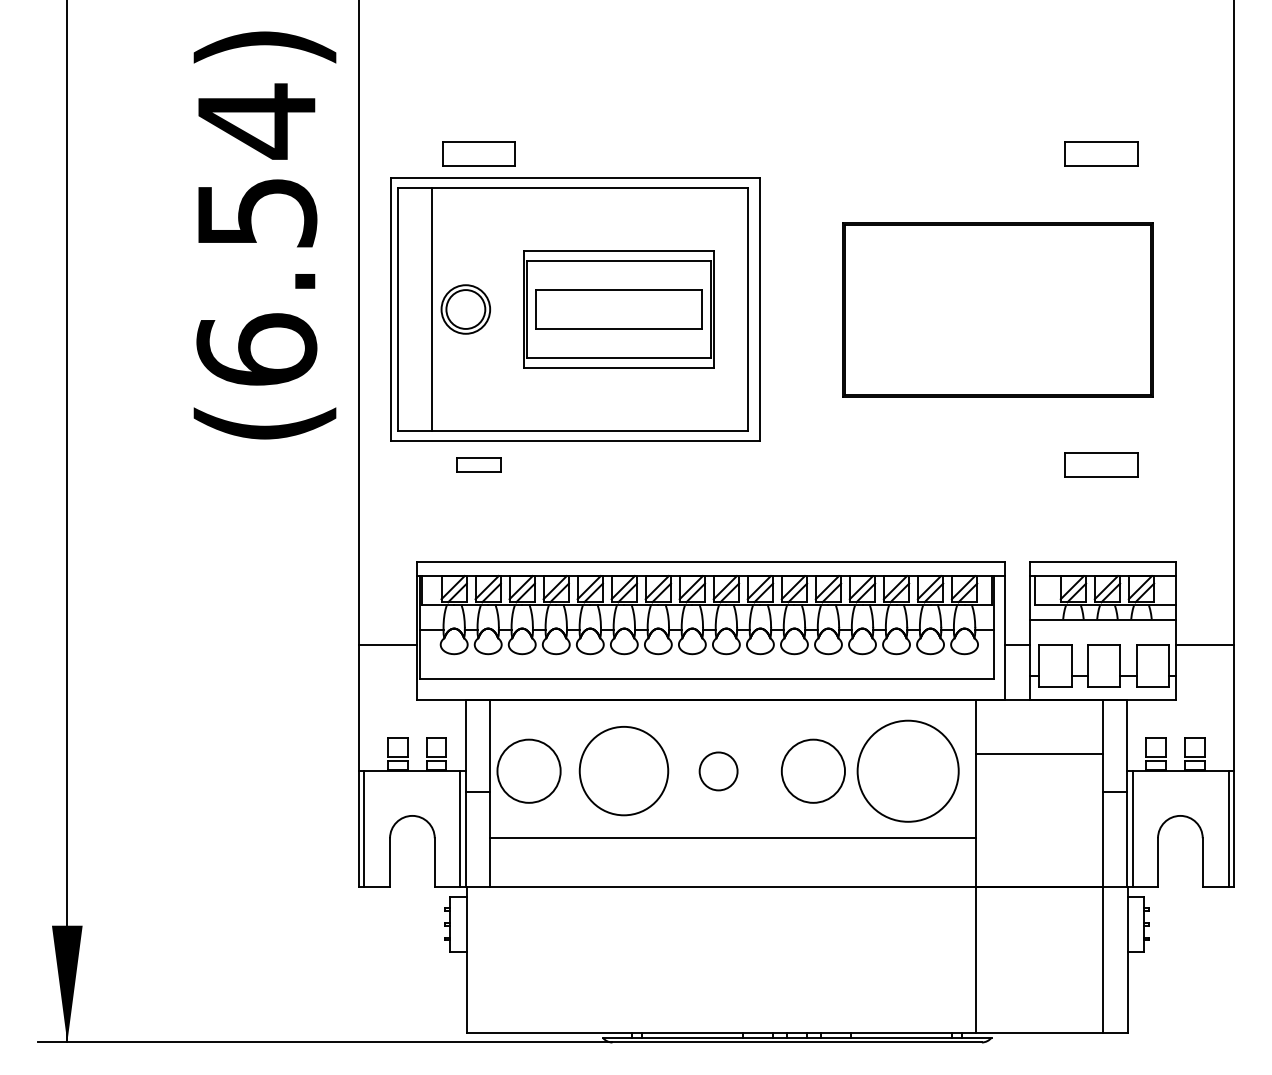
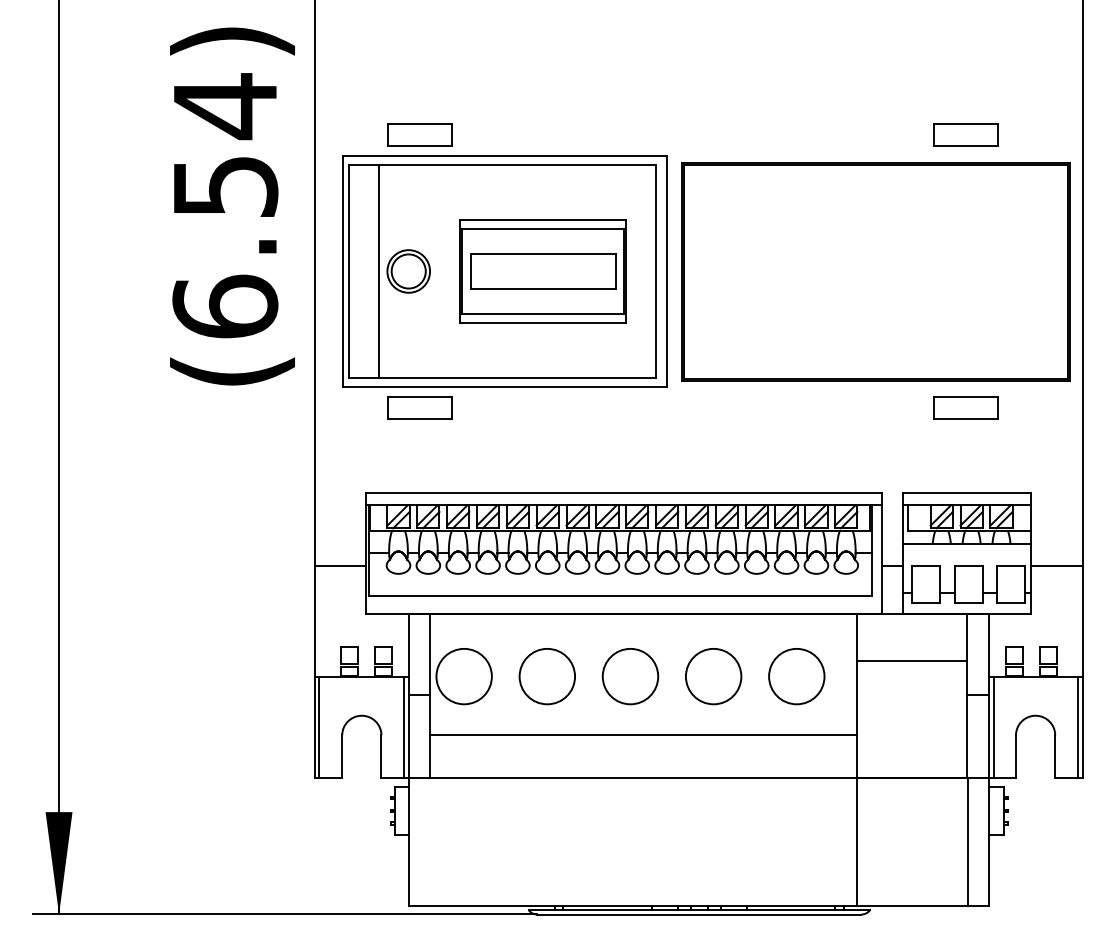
part: (997, 309) -> (875, 271), size x1.43
part: (478, 464) -> (419, 407), size x1.67
circle: (622, 771) -> (546, 676), size x0.71
circle: (718, 771) -> (630, 676), size x1.67
circle: (907, 771) -> (796, 676), size x0.62

